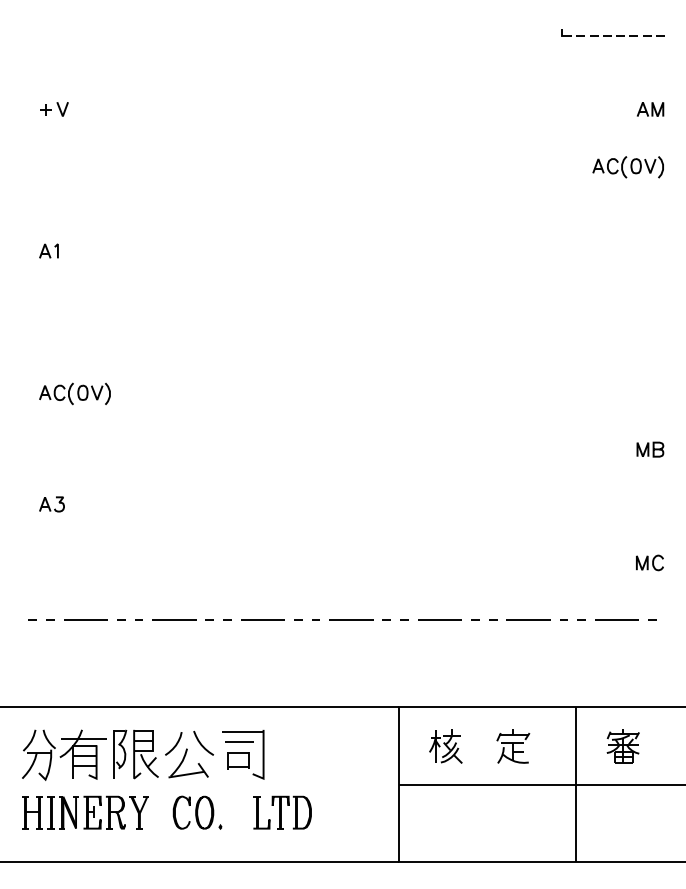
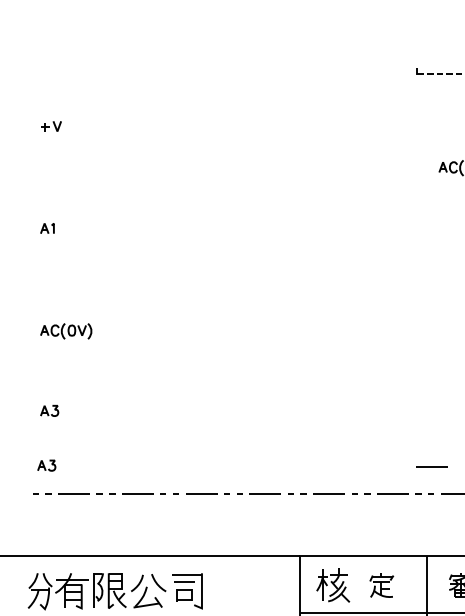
part: (47, 580) -> (46, 465), added
line: (582, 582) -> (431, 467), added
part: (445, 746) -> (332, 585), size x1.4

